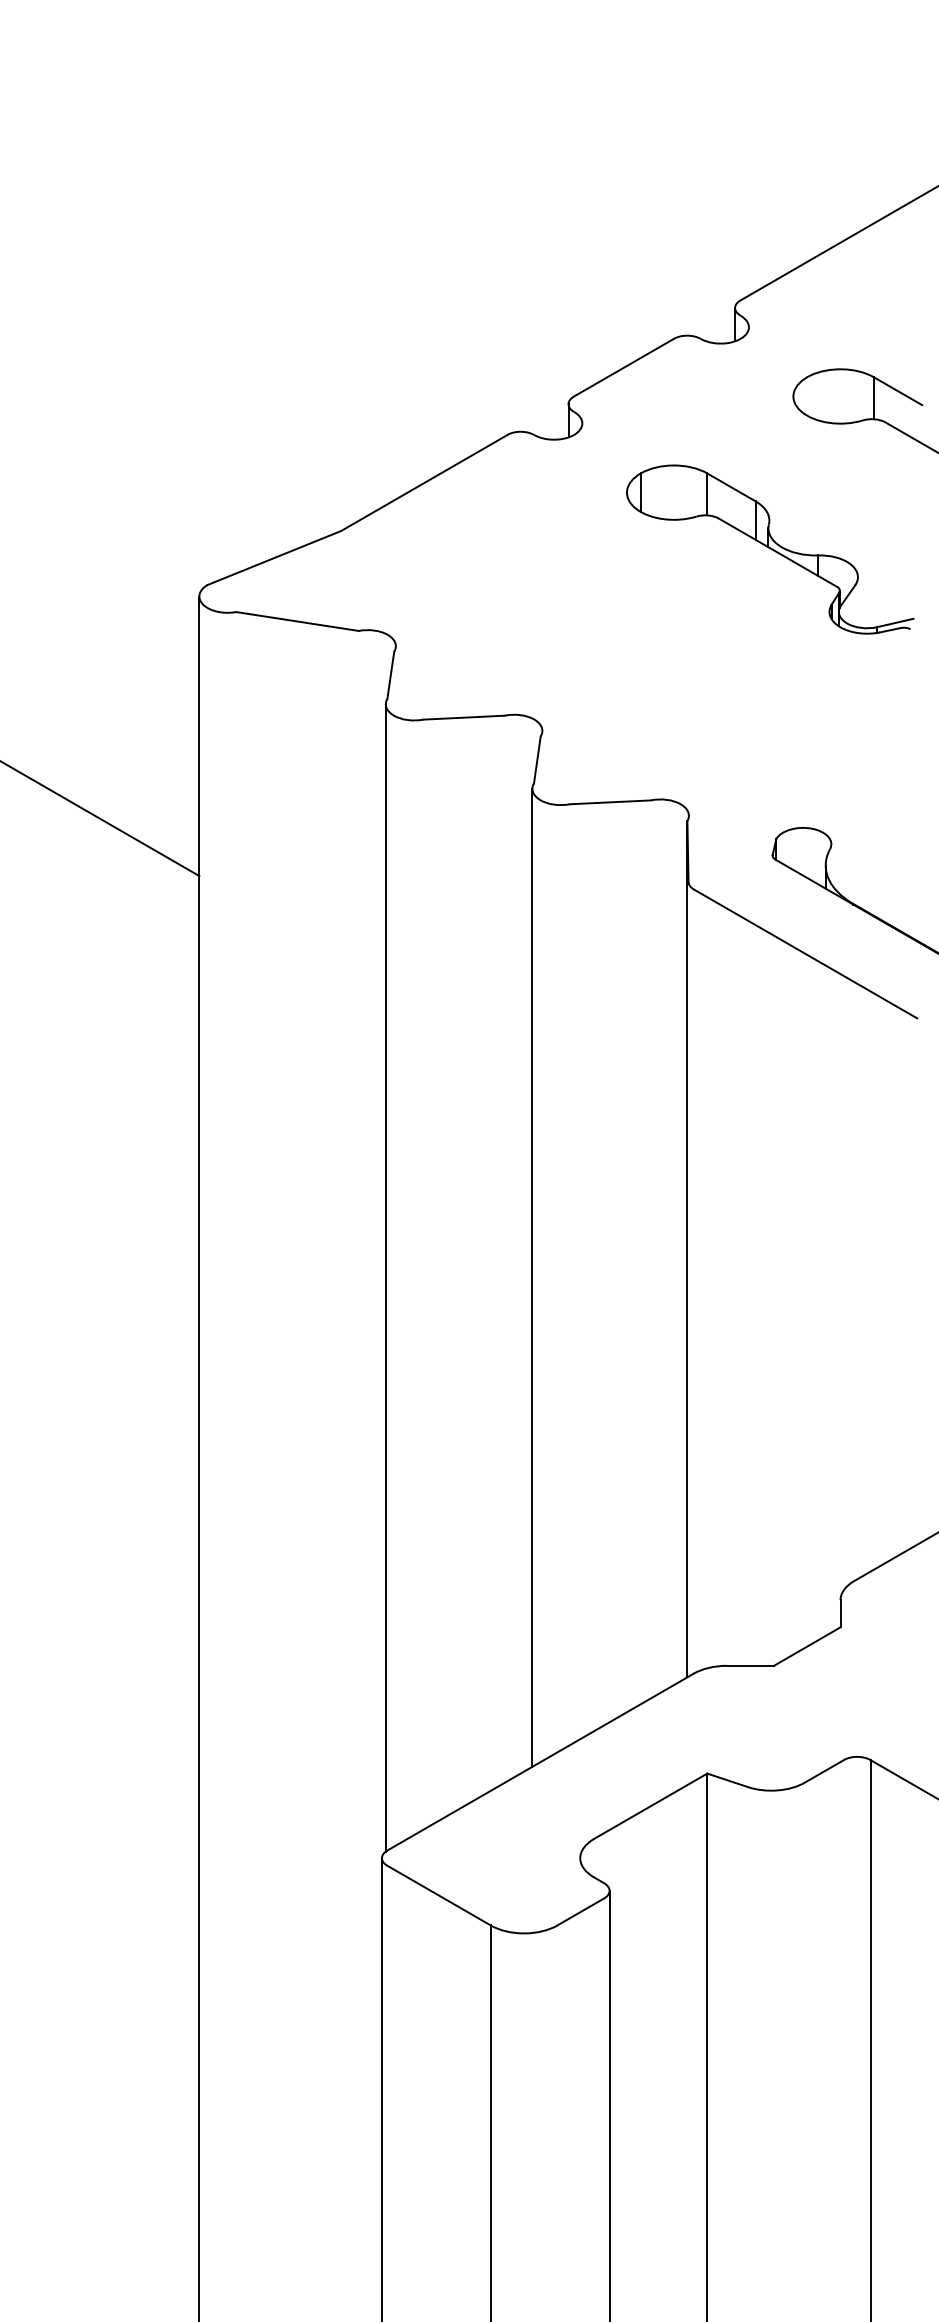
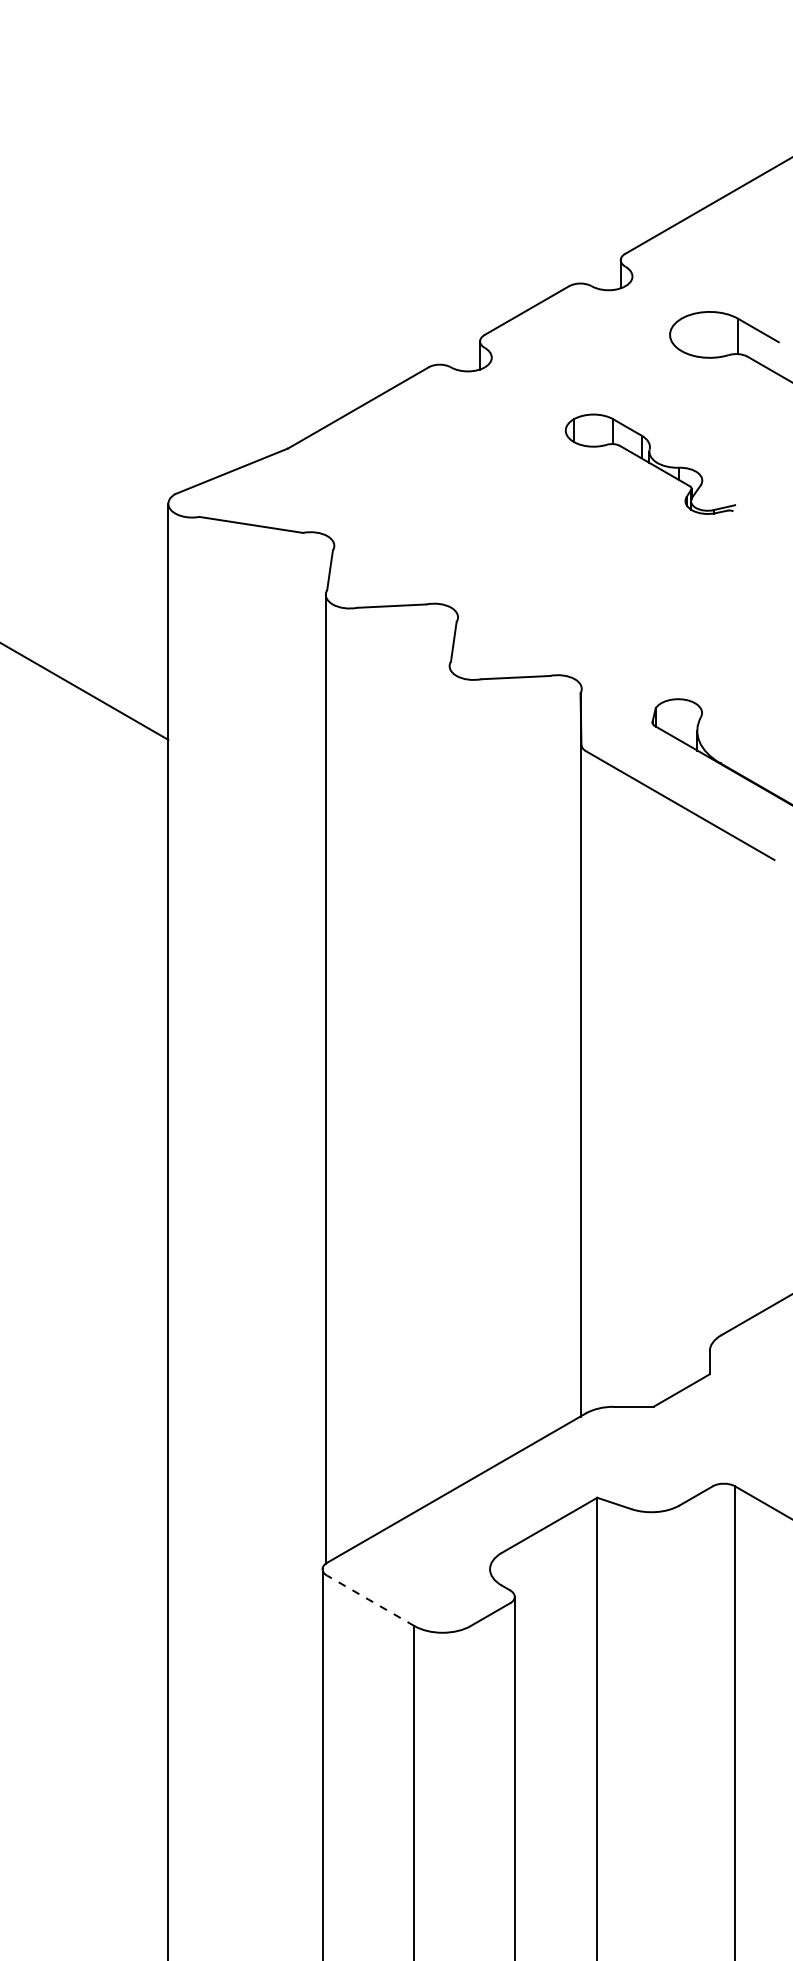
part: (770, 549) -> (650, 464), size x0.7
line: (532, 1278) -> (449, 1079), removed
line: (438, 1895) -> (370, 1600), solid -> dashed

